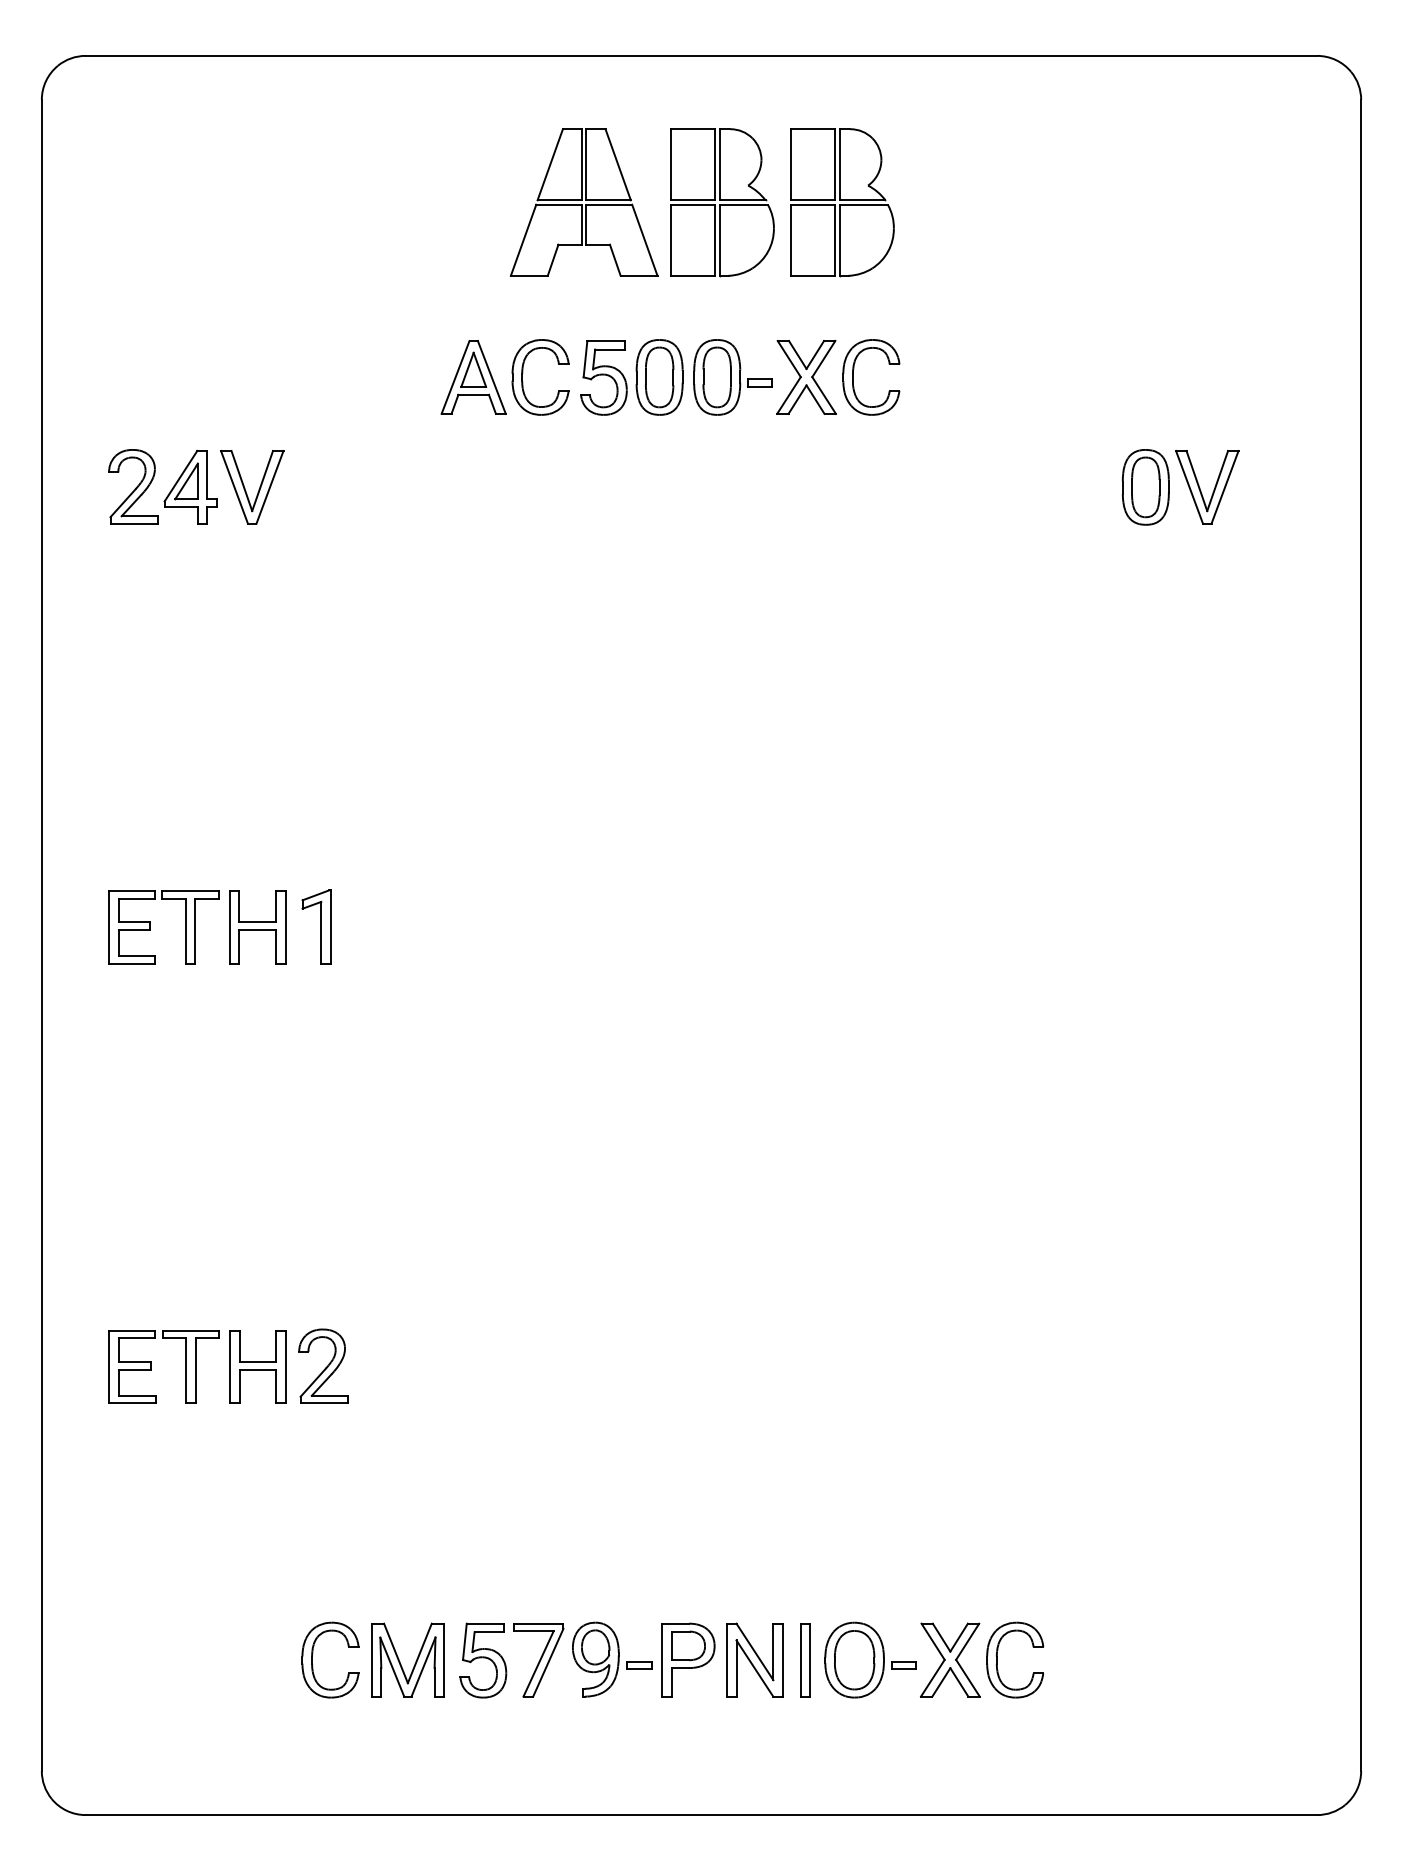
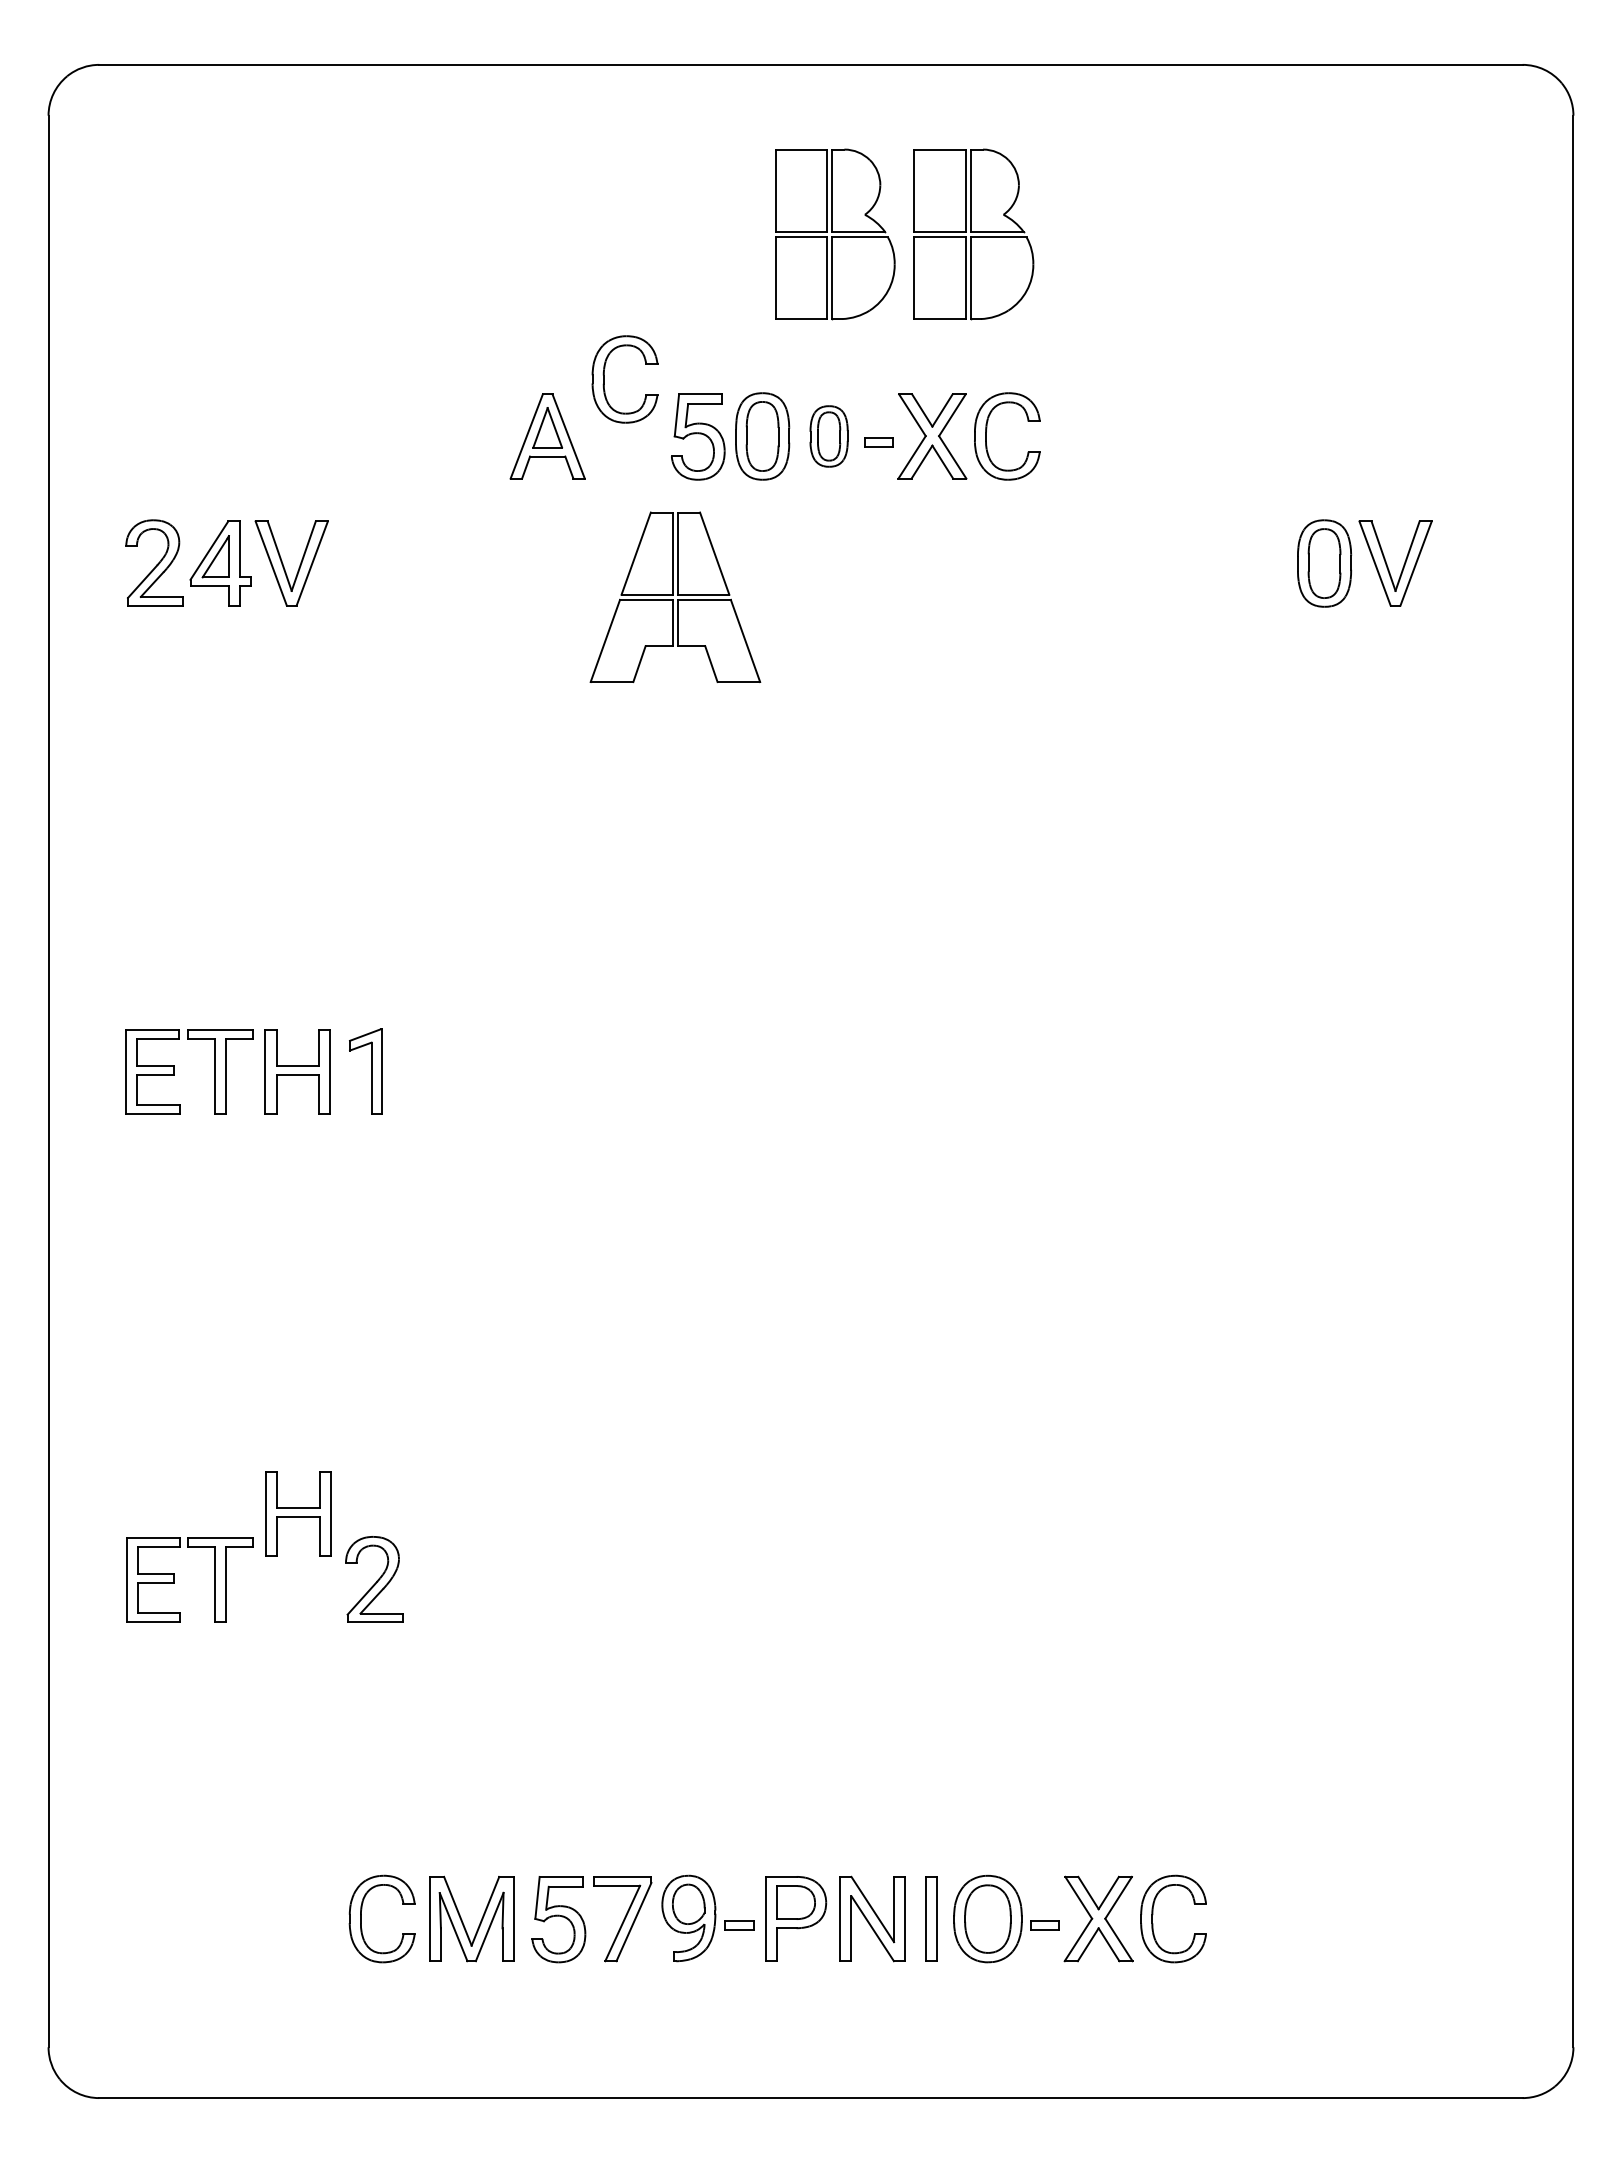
part: (584, 201) -> (675, 596), moved
part: (522, 377) -> (604, 379), moved
part: (716, 377) -> (828, 436), size x0.7
part: (258, 1366) -> (298, 1513), moved

